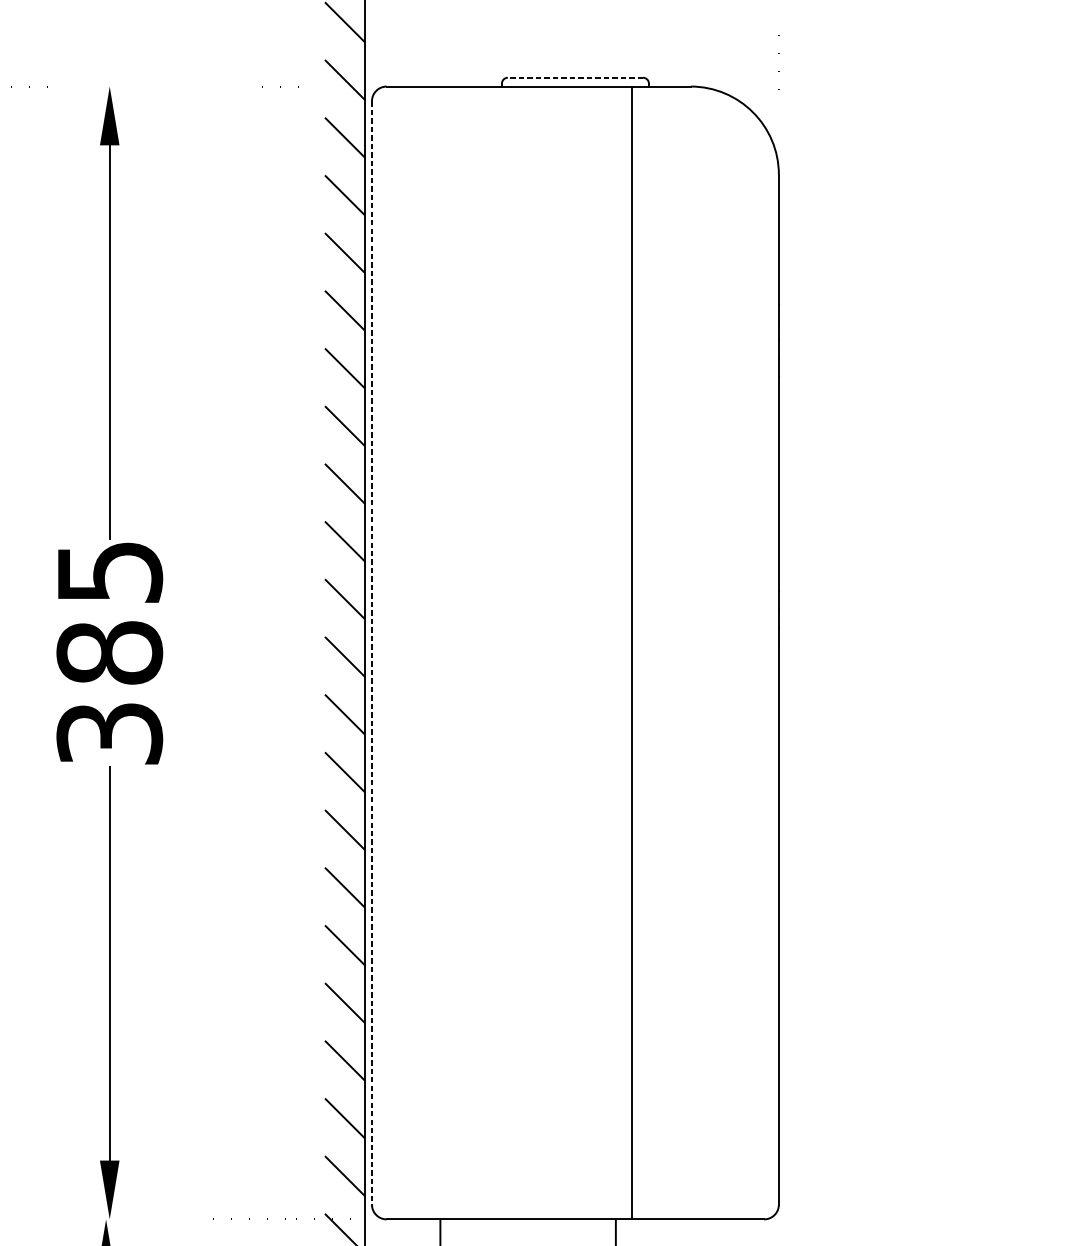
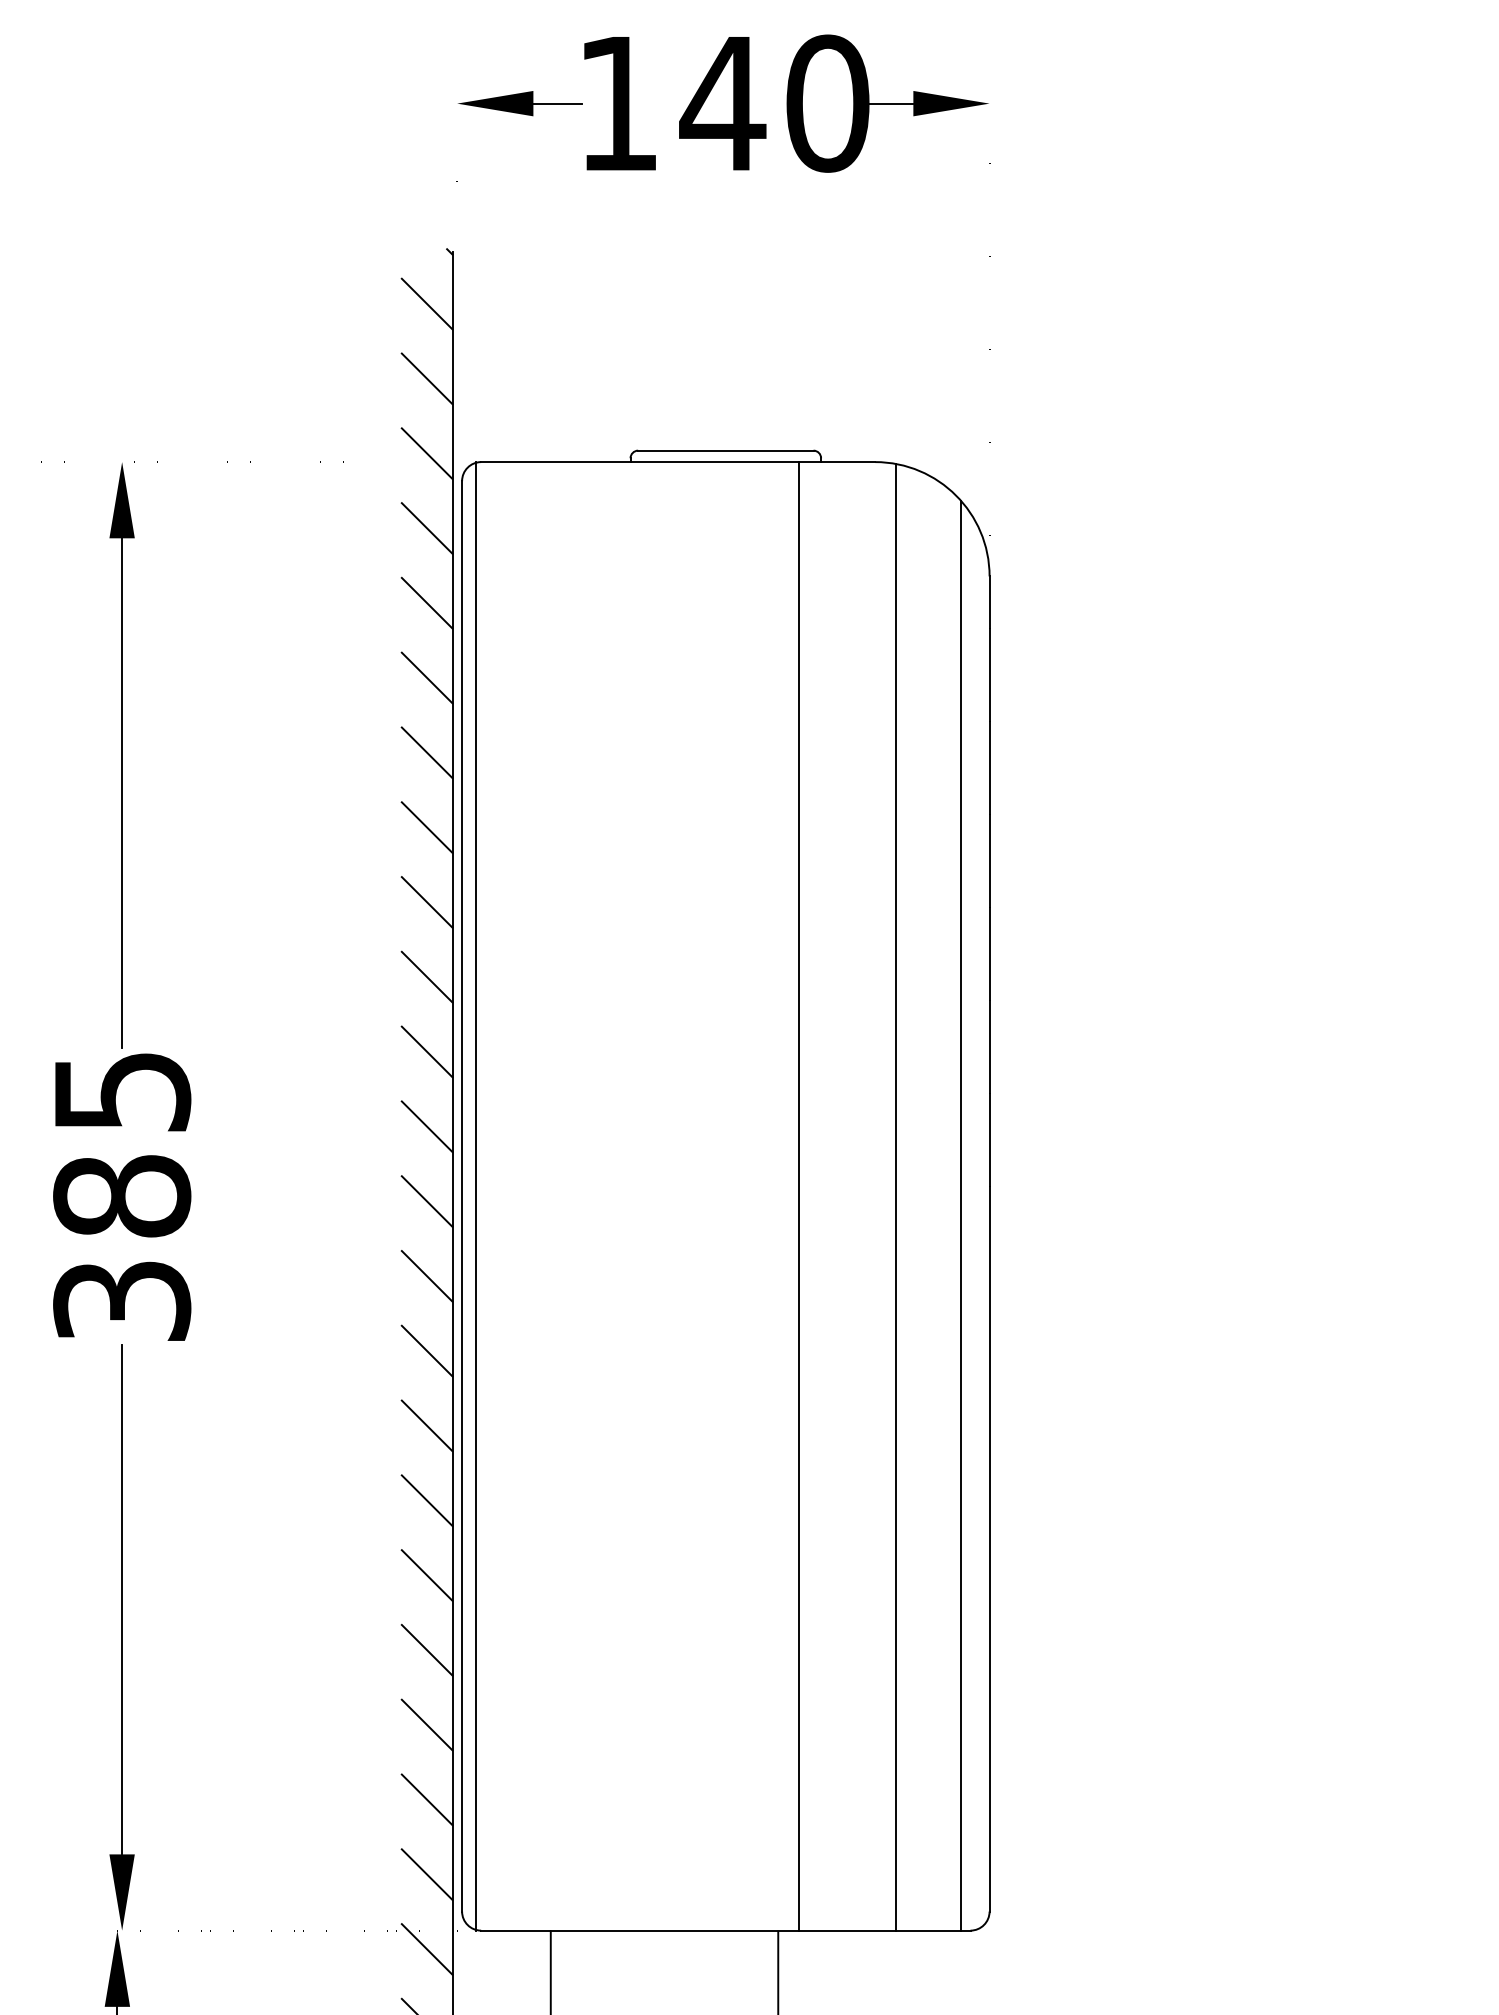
line: (575, 77) -> (725, 450), dashed -> solid
line: (372, 653) -> (462, 1196), dashed -> solid
line: (383, 653) -> (476, 1196), added
line: (707, 653) -> (896, 1197), added
line: (757, 667) -> (961, 1215), added

